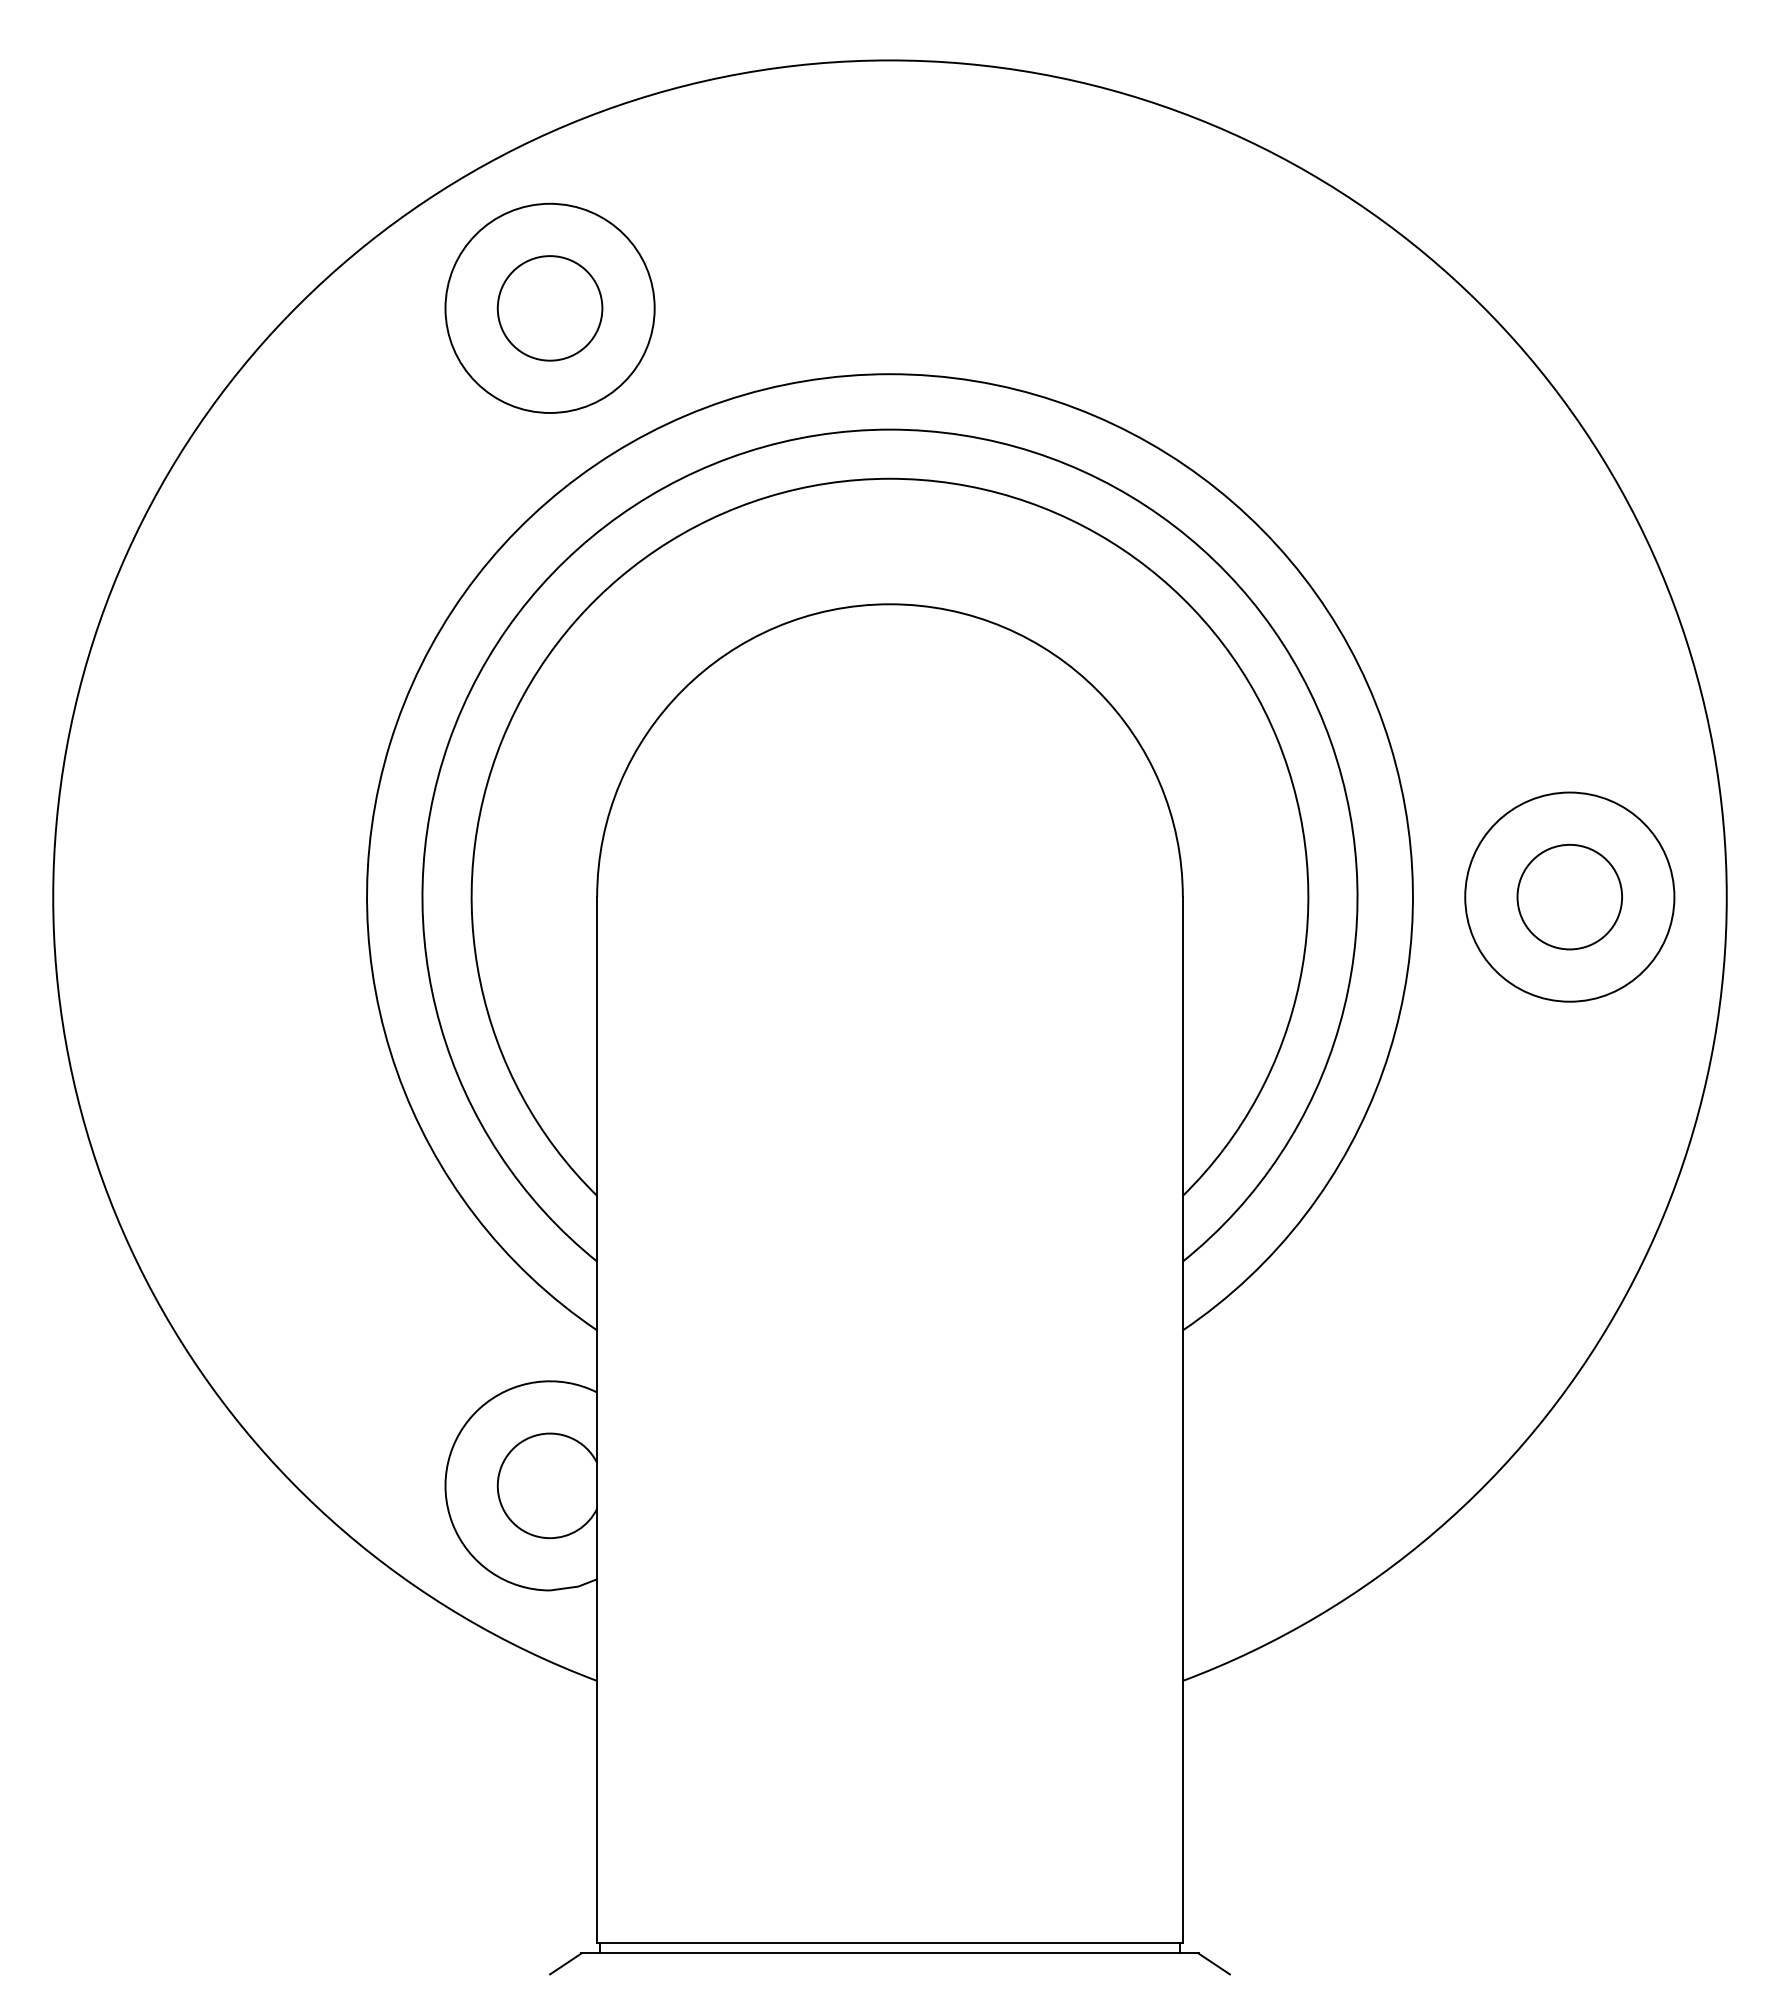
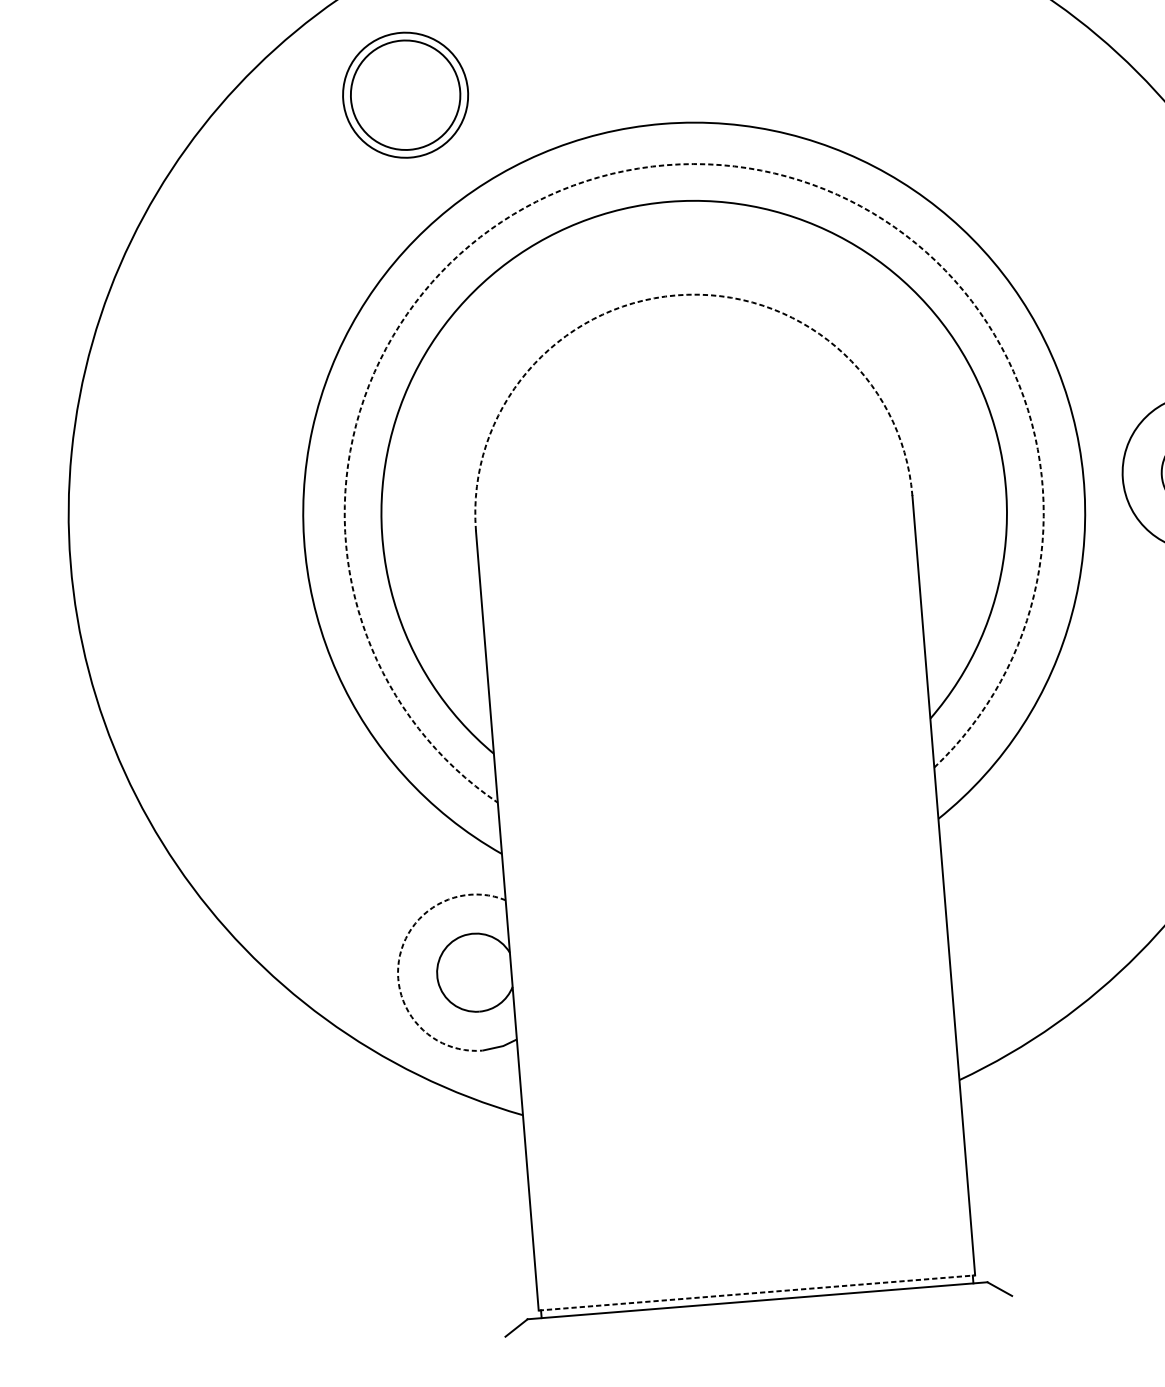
circle: (549, 307) -> (405, 94), size x0.7
circle: (549, 308) -> (405, 95), size x1.6
arc: (890, 429) -> (666, 165), solid -> dashed
arc: (890, 604) -> (677, 295), solid -> dashed
arc: (448, 1461) -> (399, 960), solid -> dashed
line: (890, 1943) -> (757, 1293), solid -> dashed

